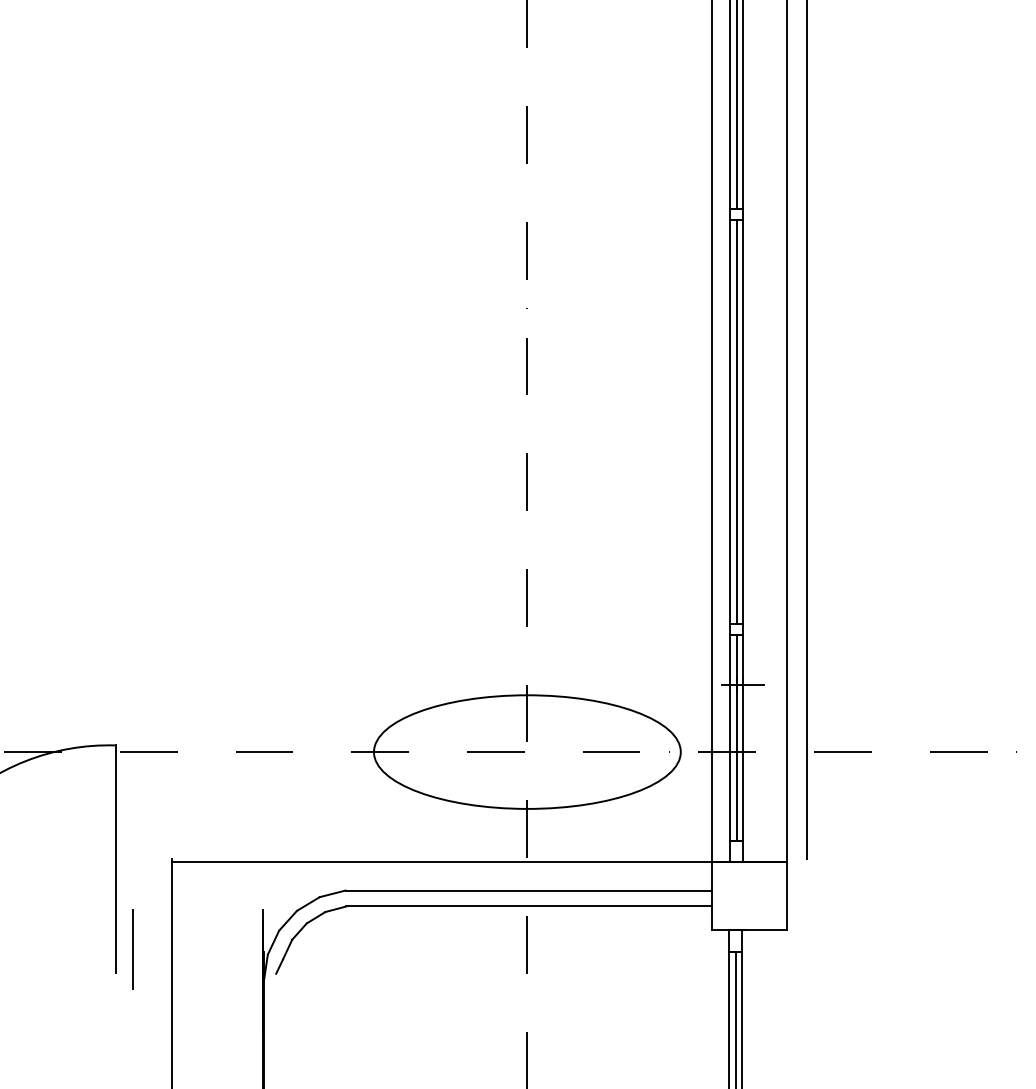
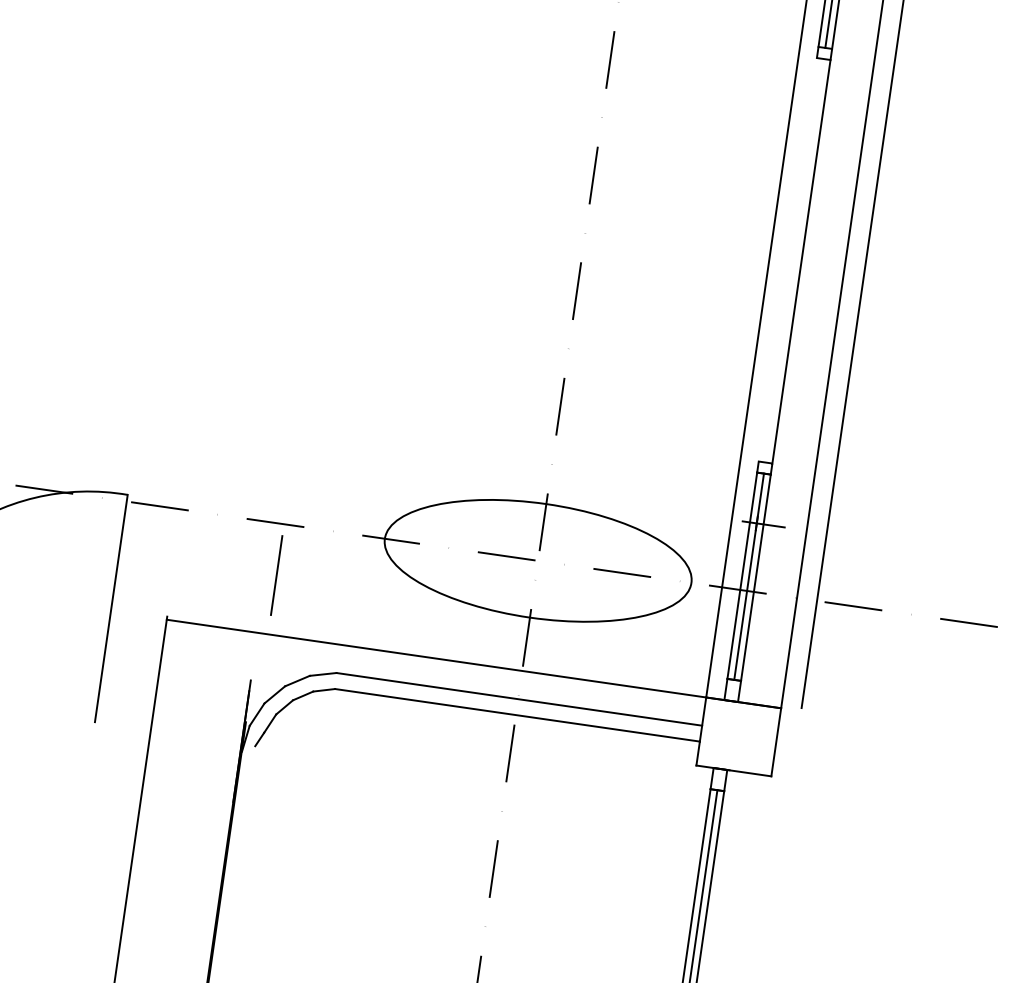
line: (729, 421) -> (787, 259), removed
line: (736, 421) -> (794, 260), removed
line: (132, 949) -> (276, 575), moved

